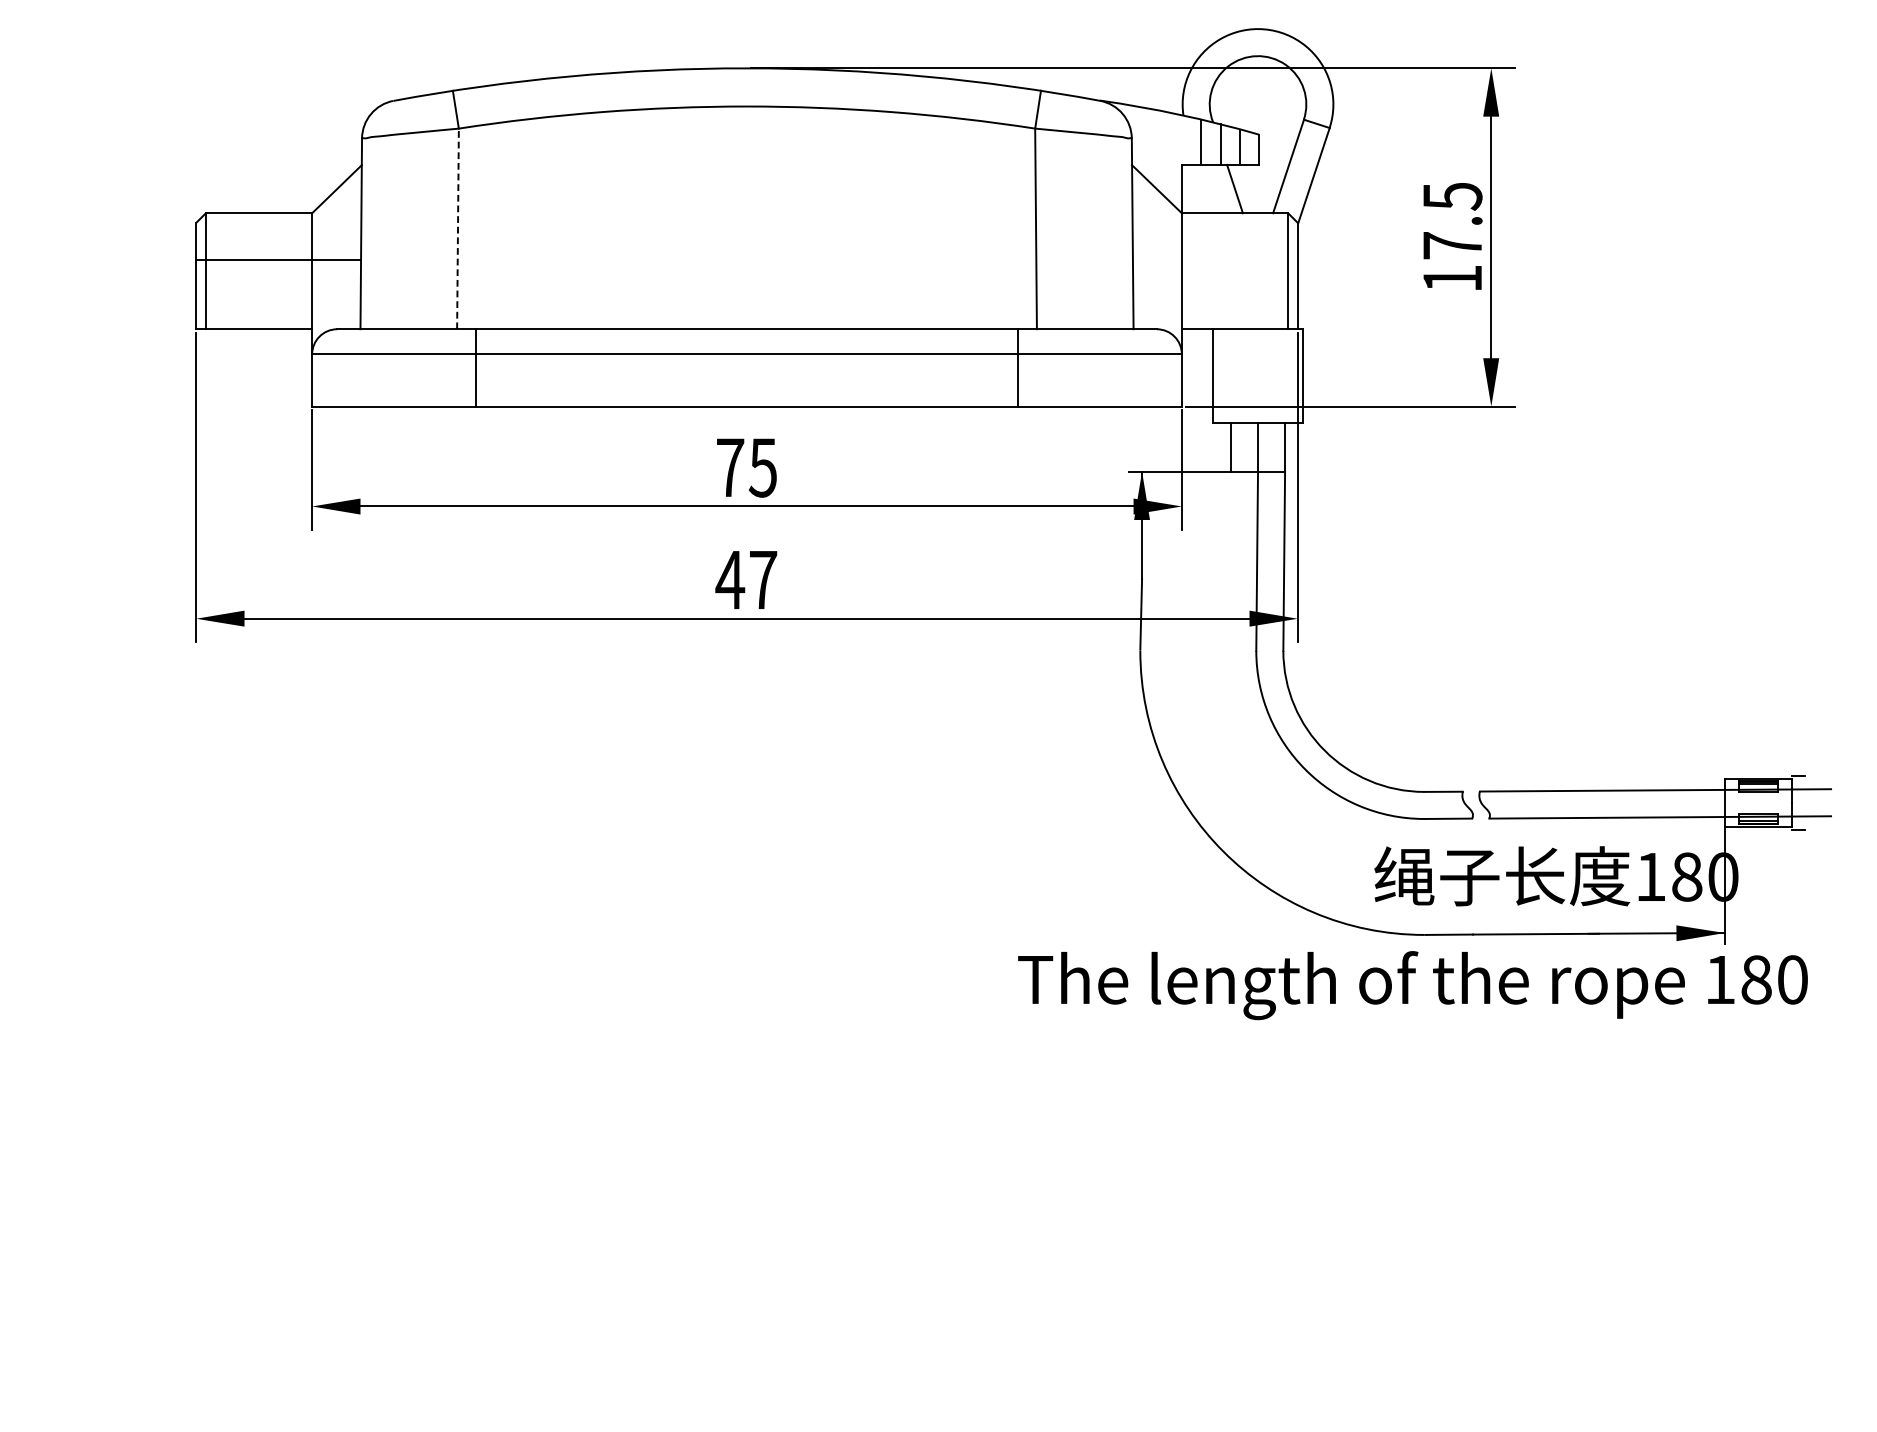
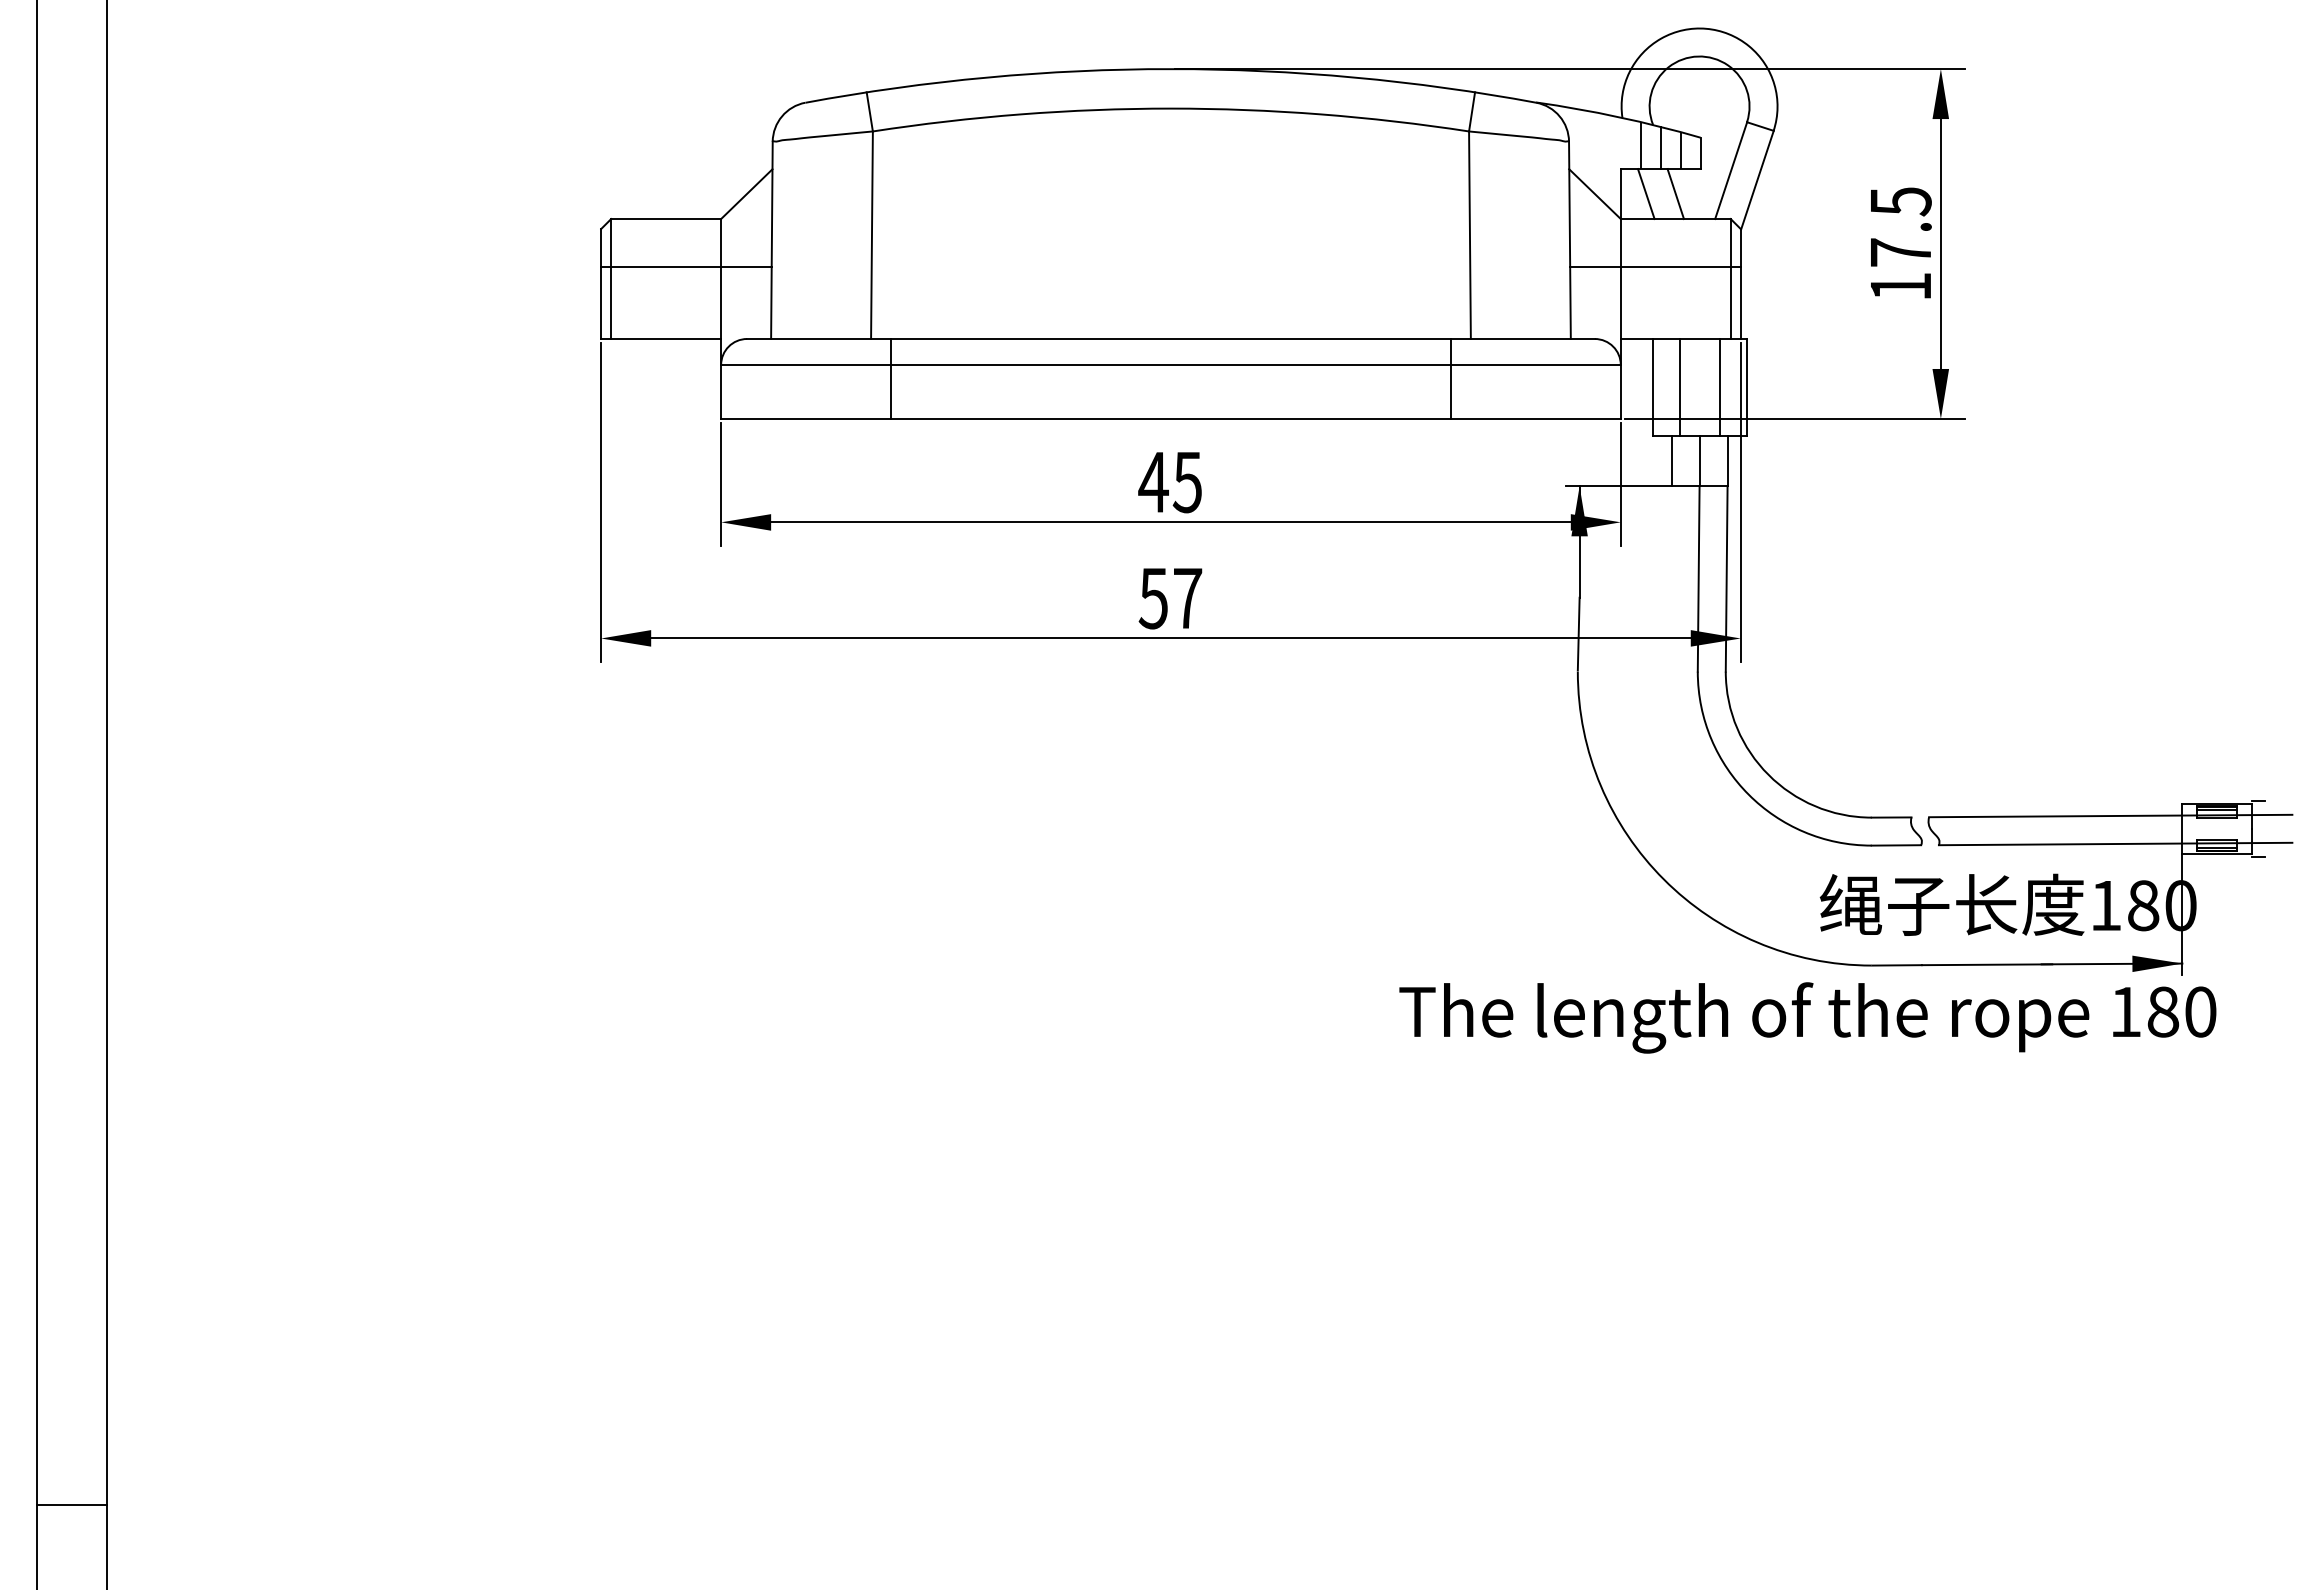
line: (1206, 189) -> (1646, 194), added
line: (457, 229) -> (871, 235), dashed -> solid
line: (1215, 260) -> (1655, 267), added
line: (1238, 376) -> (1679, 387), added
line: (1277, 376) -> (1719, 387), added
text: (730, 467) -> (1153, 482), 75 -> 45
text: (730, 580) -> (1153, 598), 47 -> 57
text: (1412, 985) -> (1807, 1017), moved

